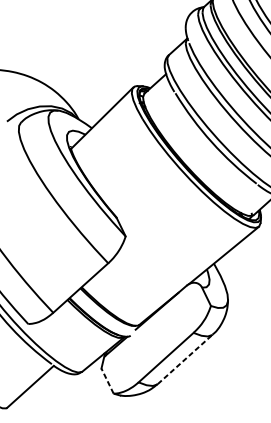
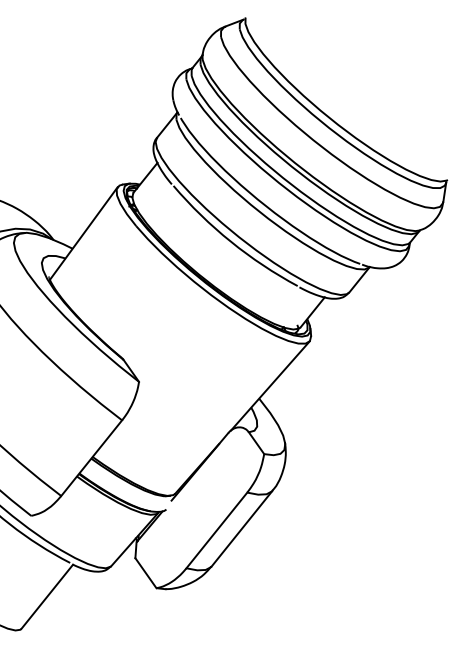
line: (185, 359) -> (242, 528), dashed -> solid
line: (107, 380) -> (145, 572), dashed -> solid

